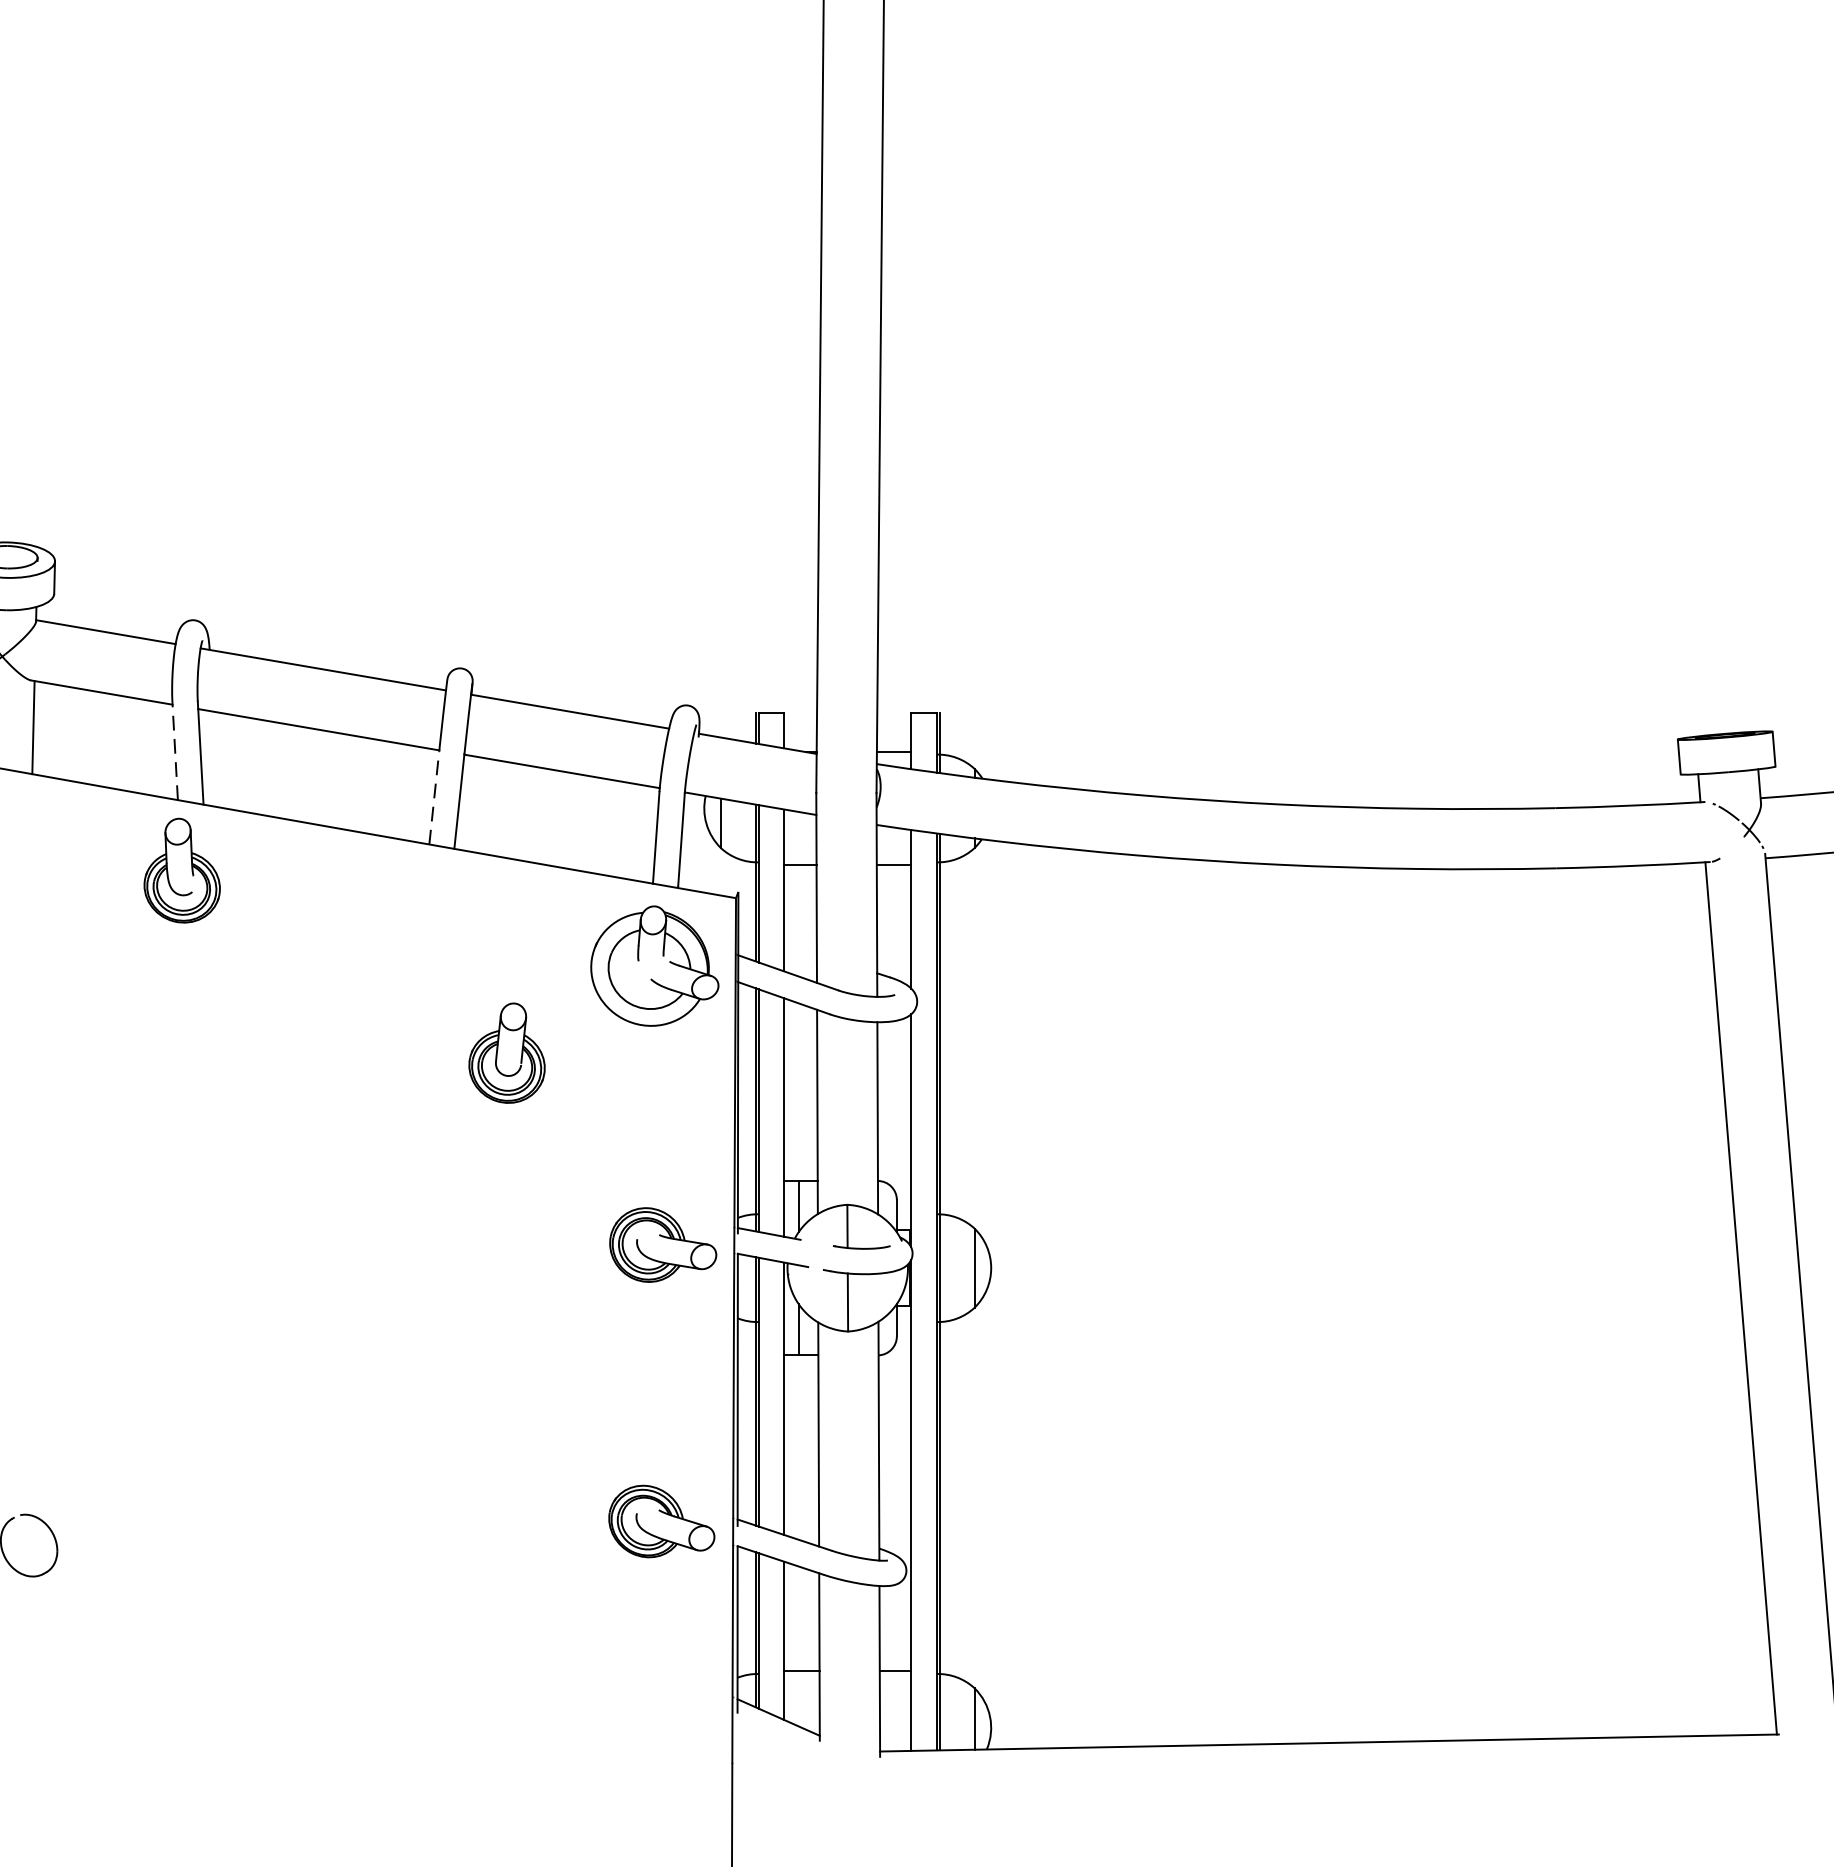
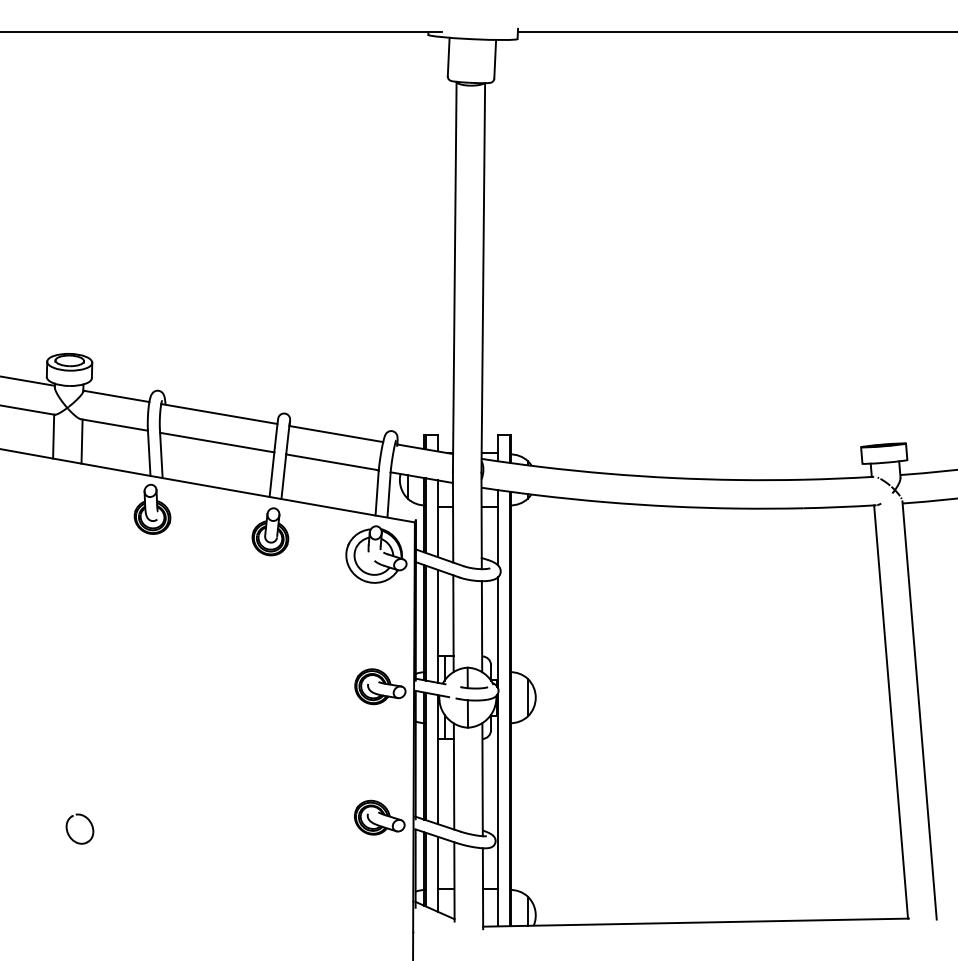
line: (175, 750) -> (149, 452), dashed -> solid
line: (435, 797) -> (272, 474), dashed -> solid
part: (507, 1052) -> (270, 531), moved

